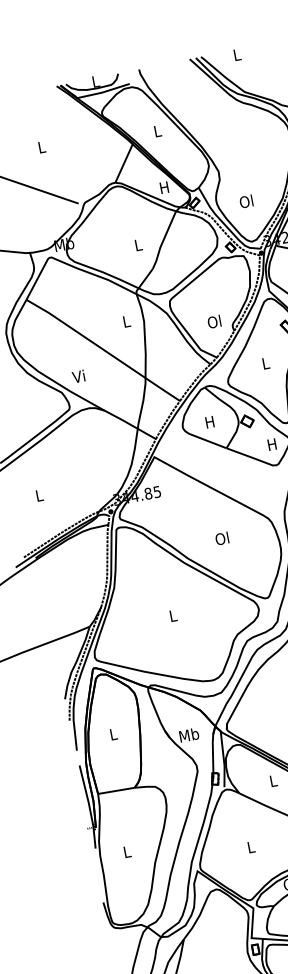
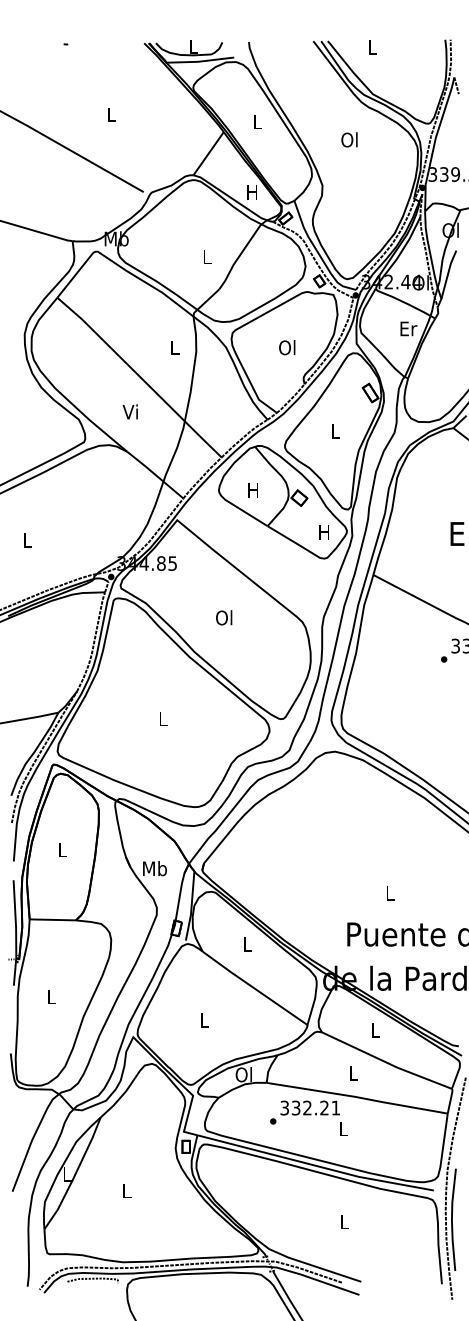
text: (246, 201) -> (349, 139), moved
text: (214, 321) -> (287, 347), moved
text: (77, 376) -> (129, 411), moved
text: (222, 538) -> (224, 617), moved

